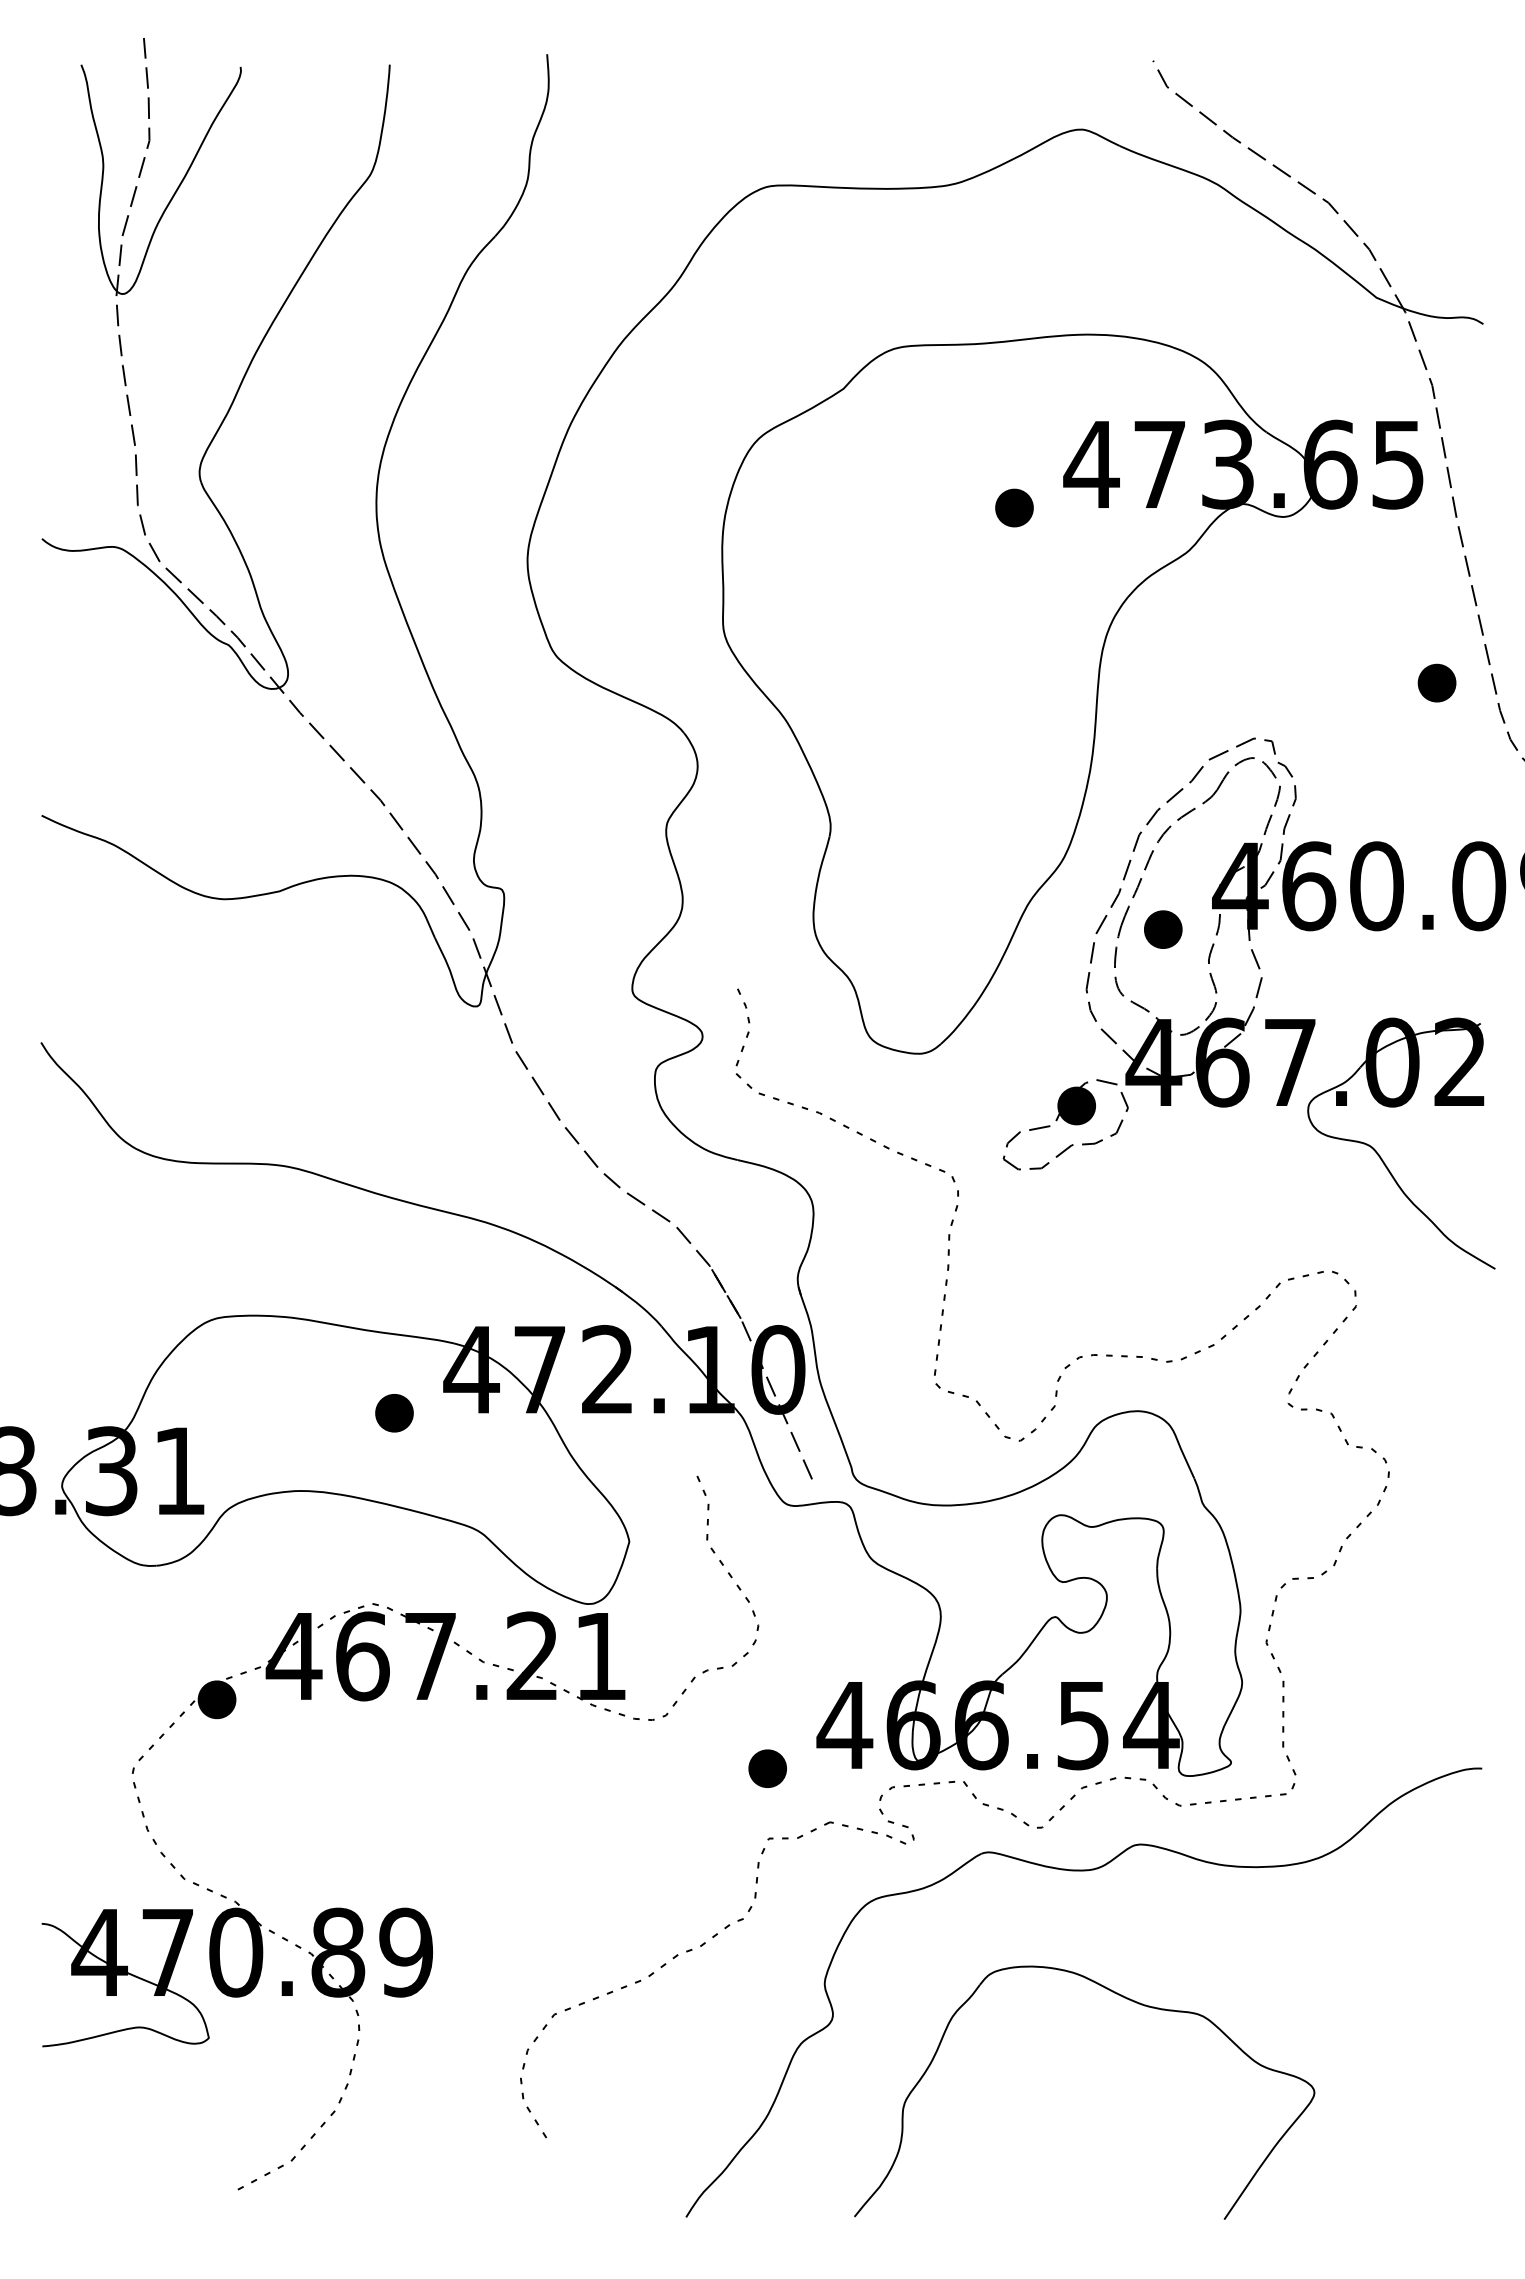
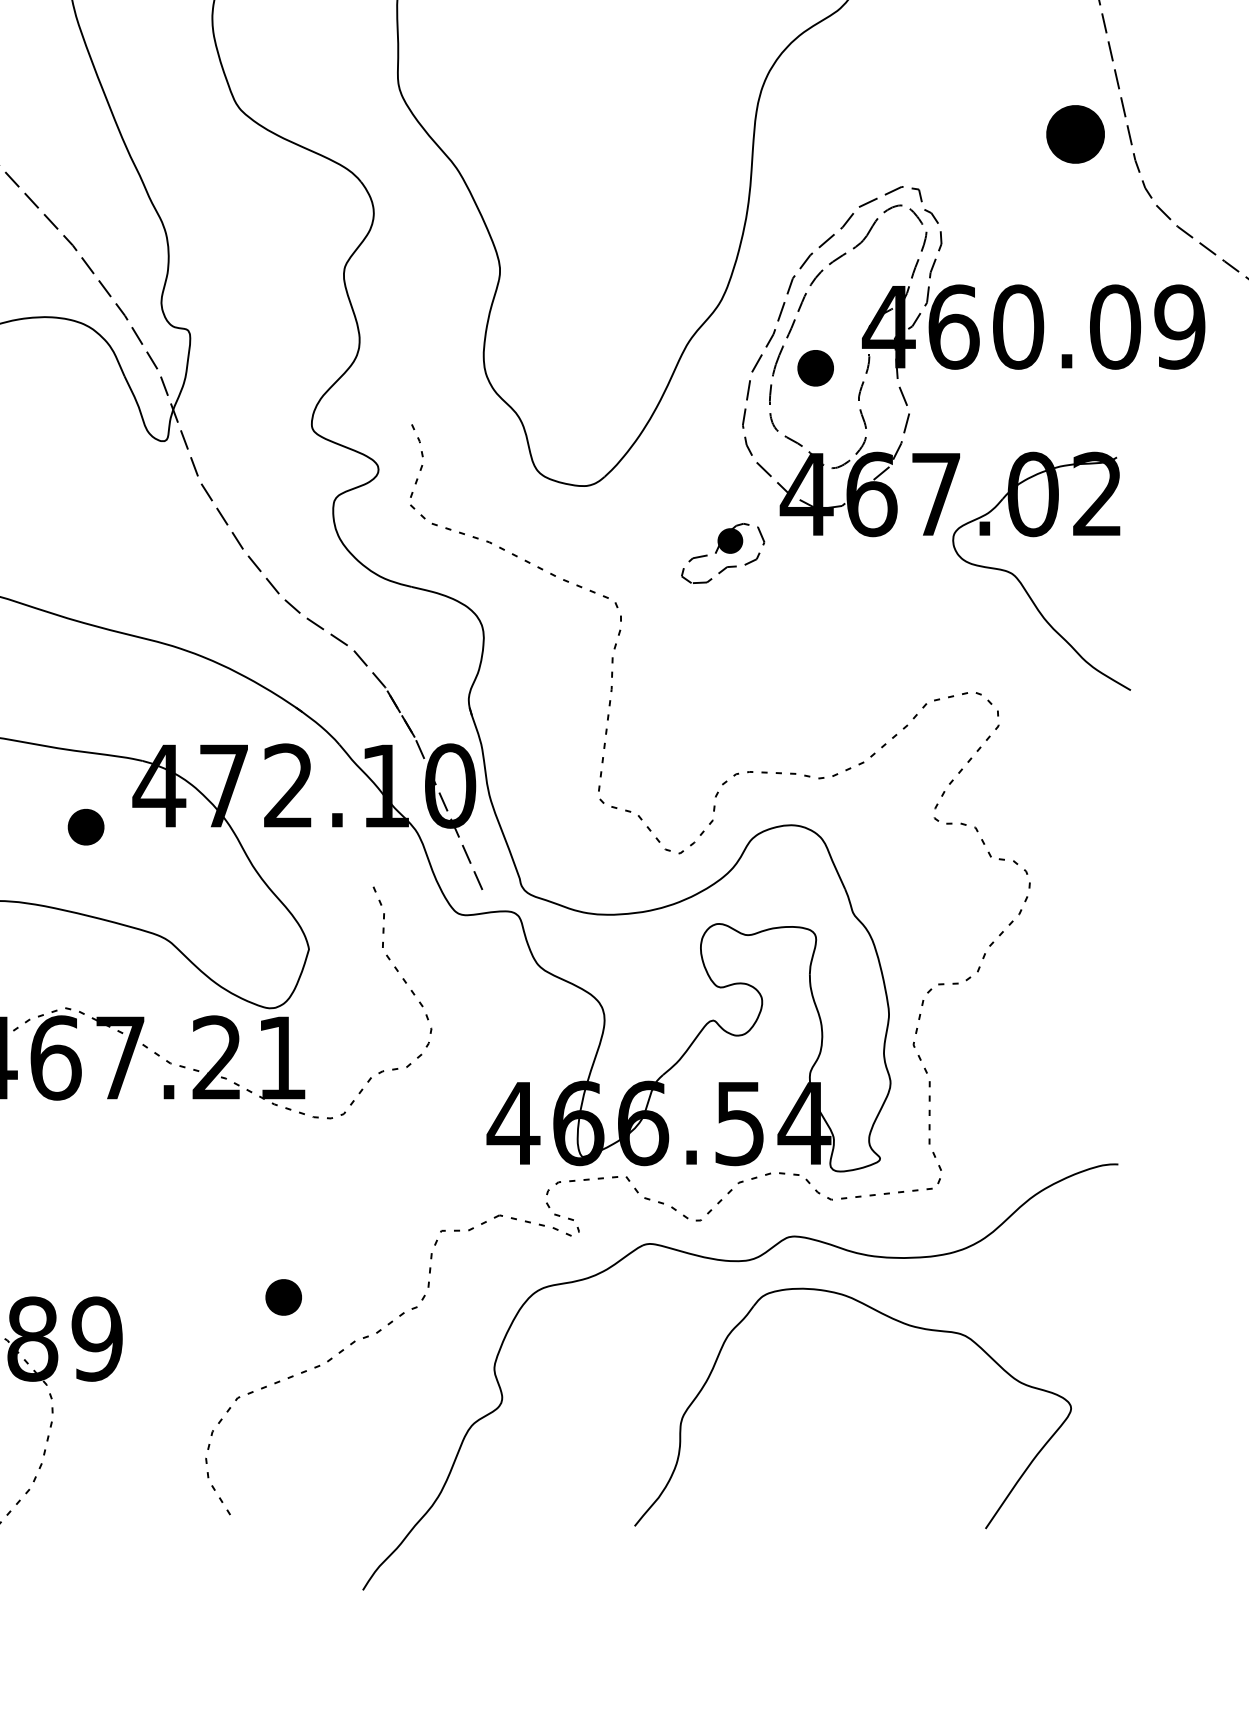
part: (1436, 682) -> (1074, 133), size x1.6
part: (1065, 1124) -> (722, 553), size x0.7
part: (767, 1768) -> (283, 1297), moved
part: (1126, 1999) -> (892, 1319), moved

